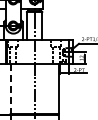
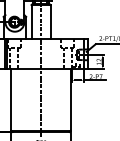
line: (10, 88) -> (11, 99), dashed -> solid

